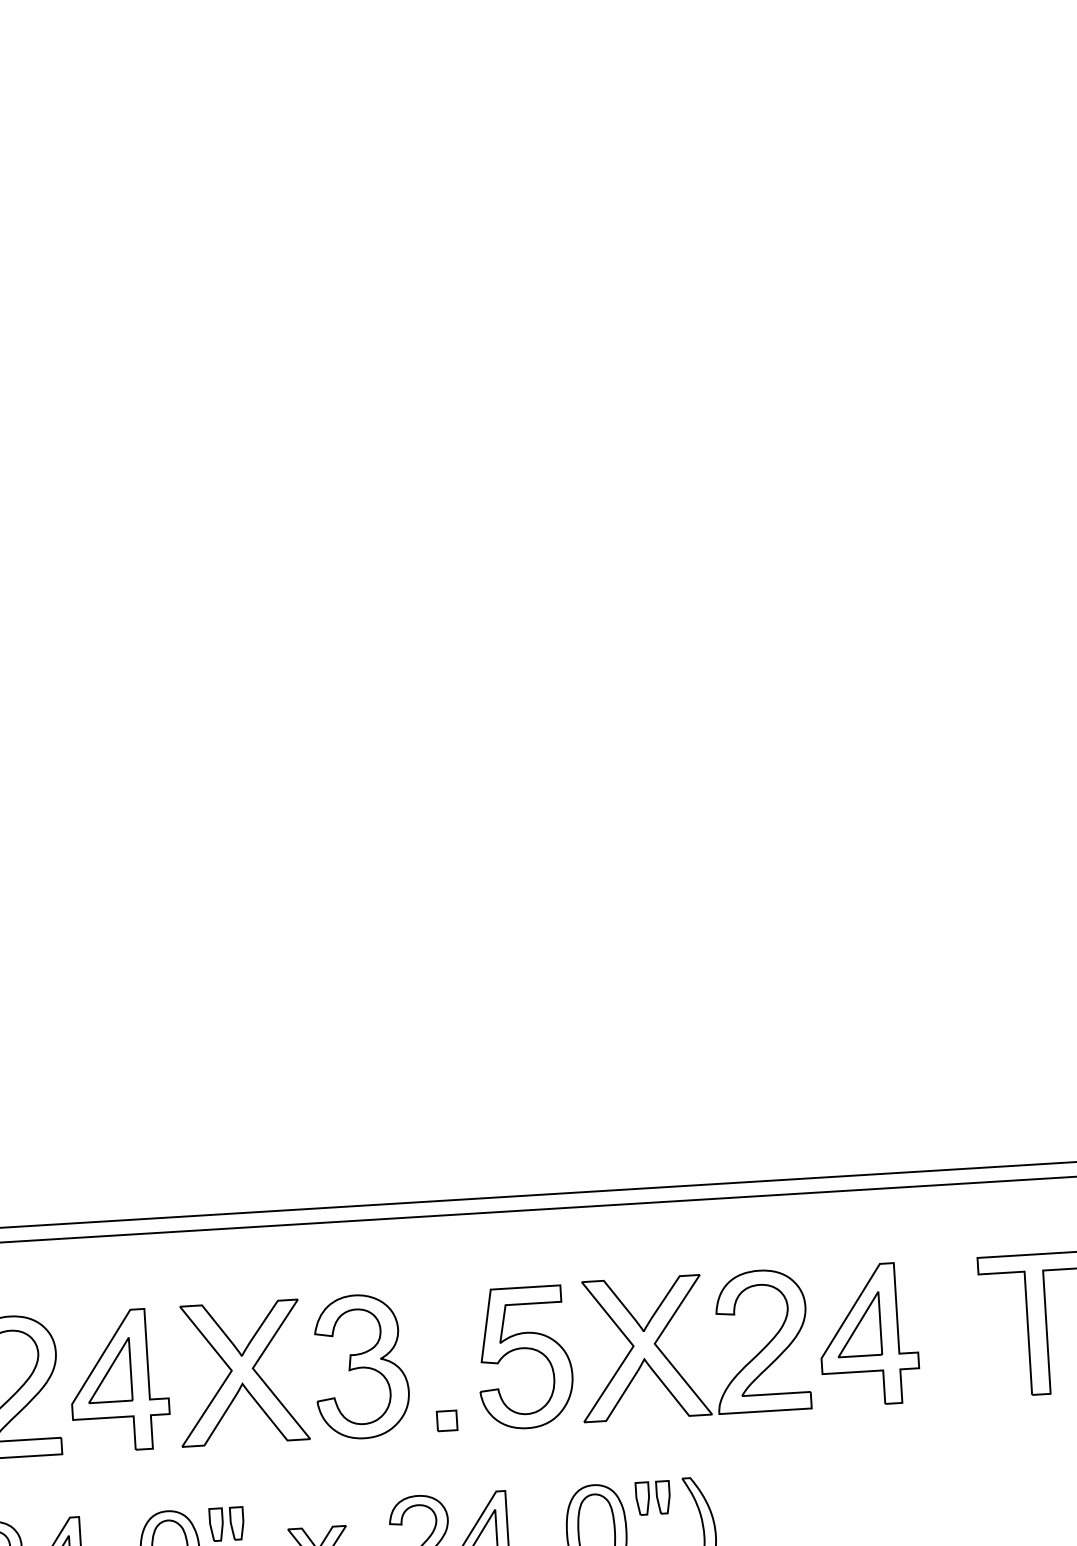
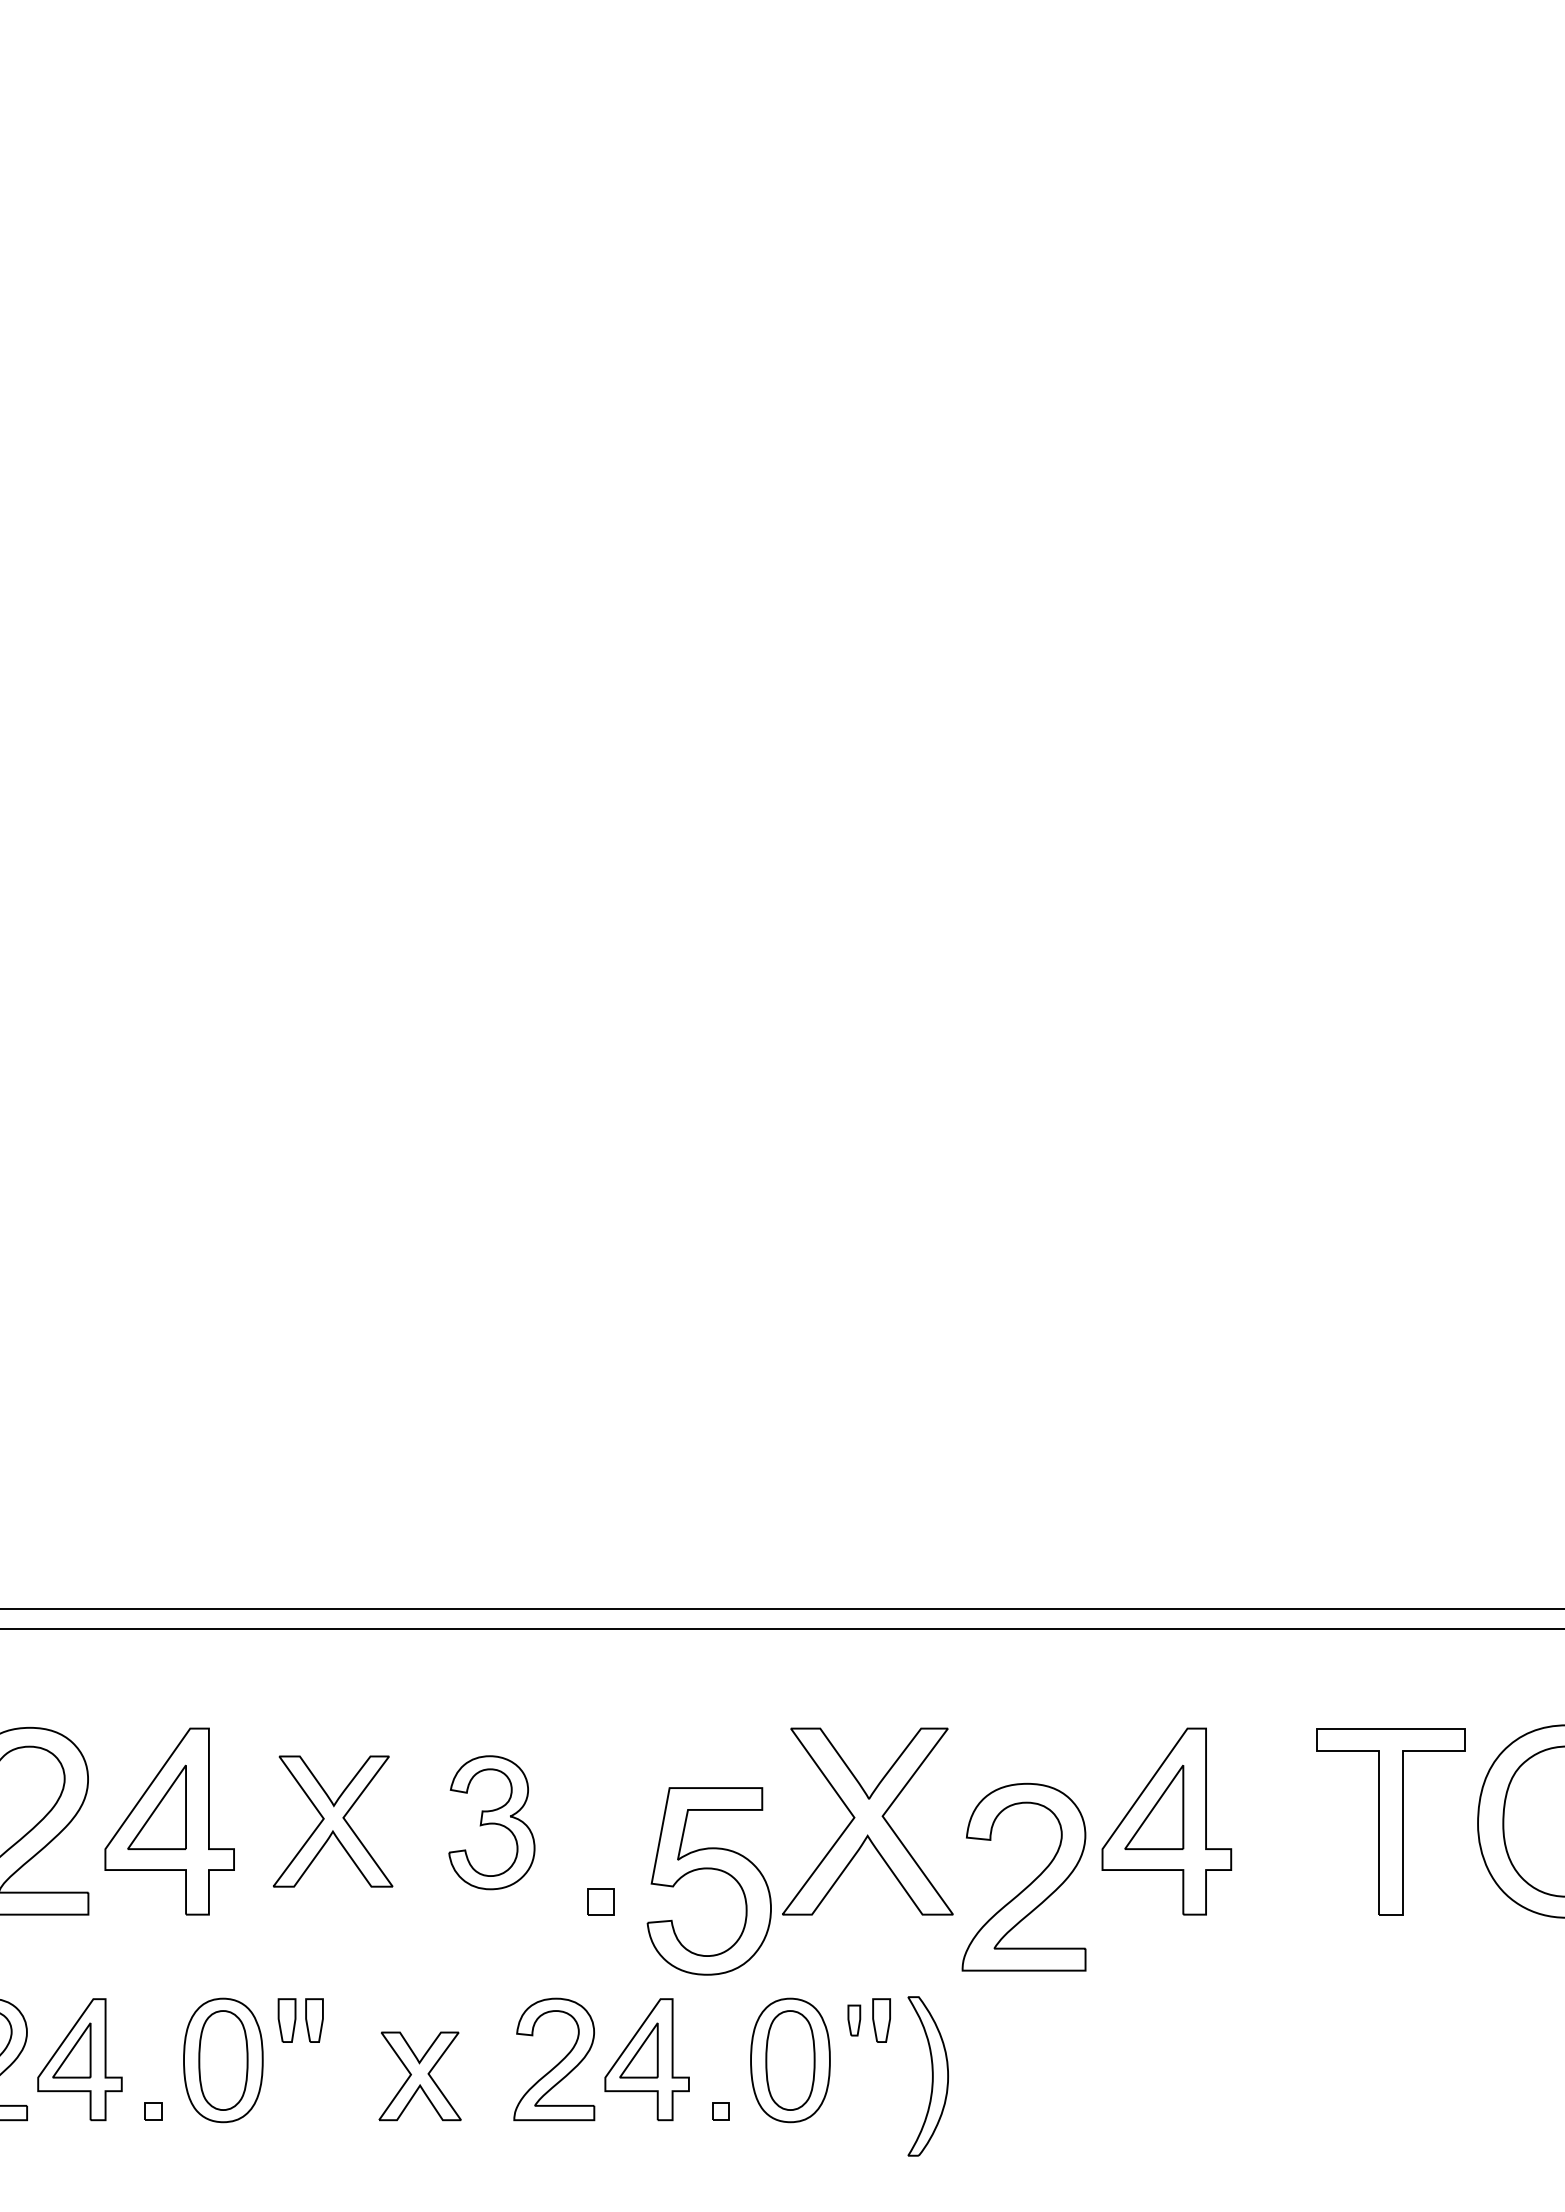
part: (766, 1344) -> (1030, 1882), moved
part: (523, 1349) -> (708, 1869), moved
part: (361, 1366) -> (491, 1822), size x0.7
part: (241, 1373) -> (332, 1821), size x0.7
part: (642, 1498) -> (854, 2020), size x0.7

